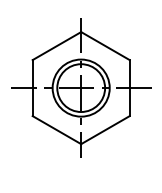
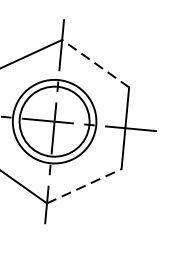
line: (105, 45) -> (95, 62), solid -> dashed
line: (105, 129) -> (84, 185), solid -> dashed

